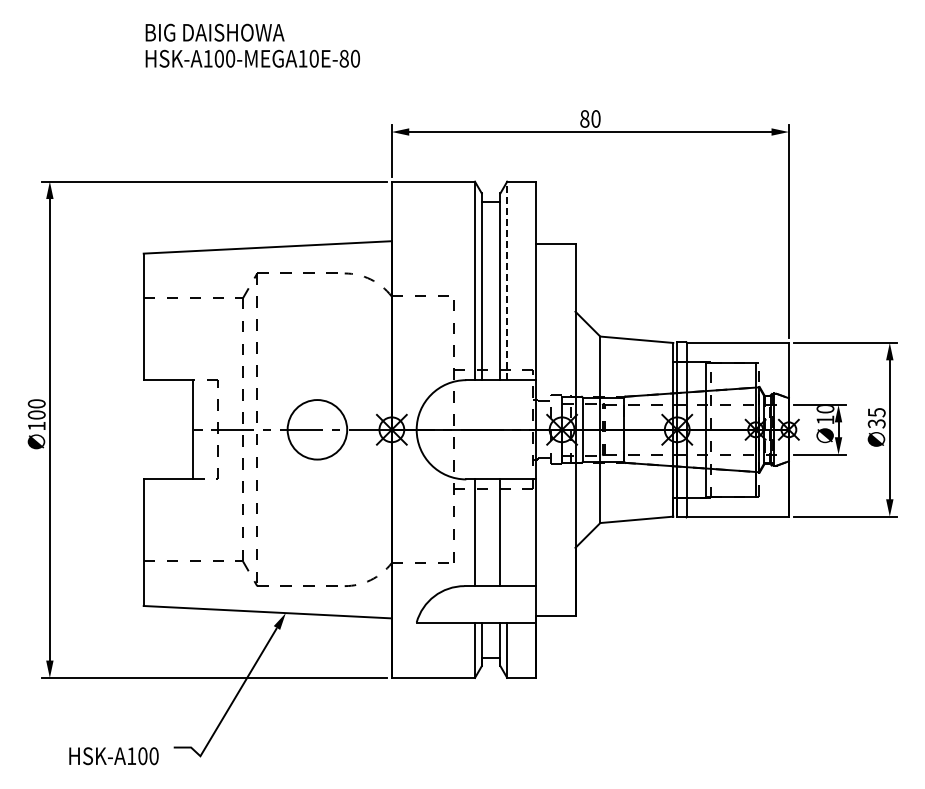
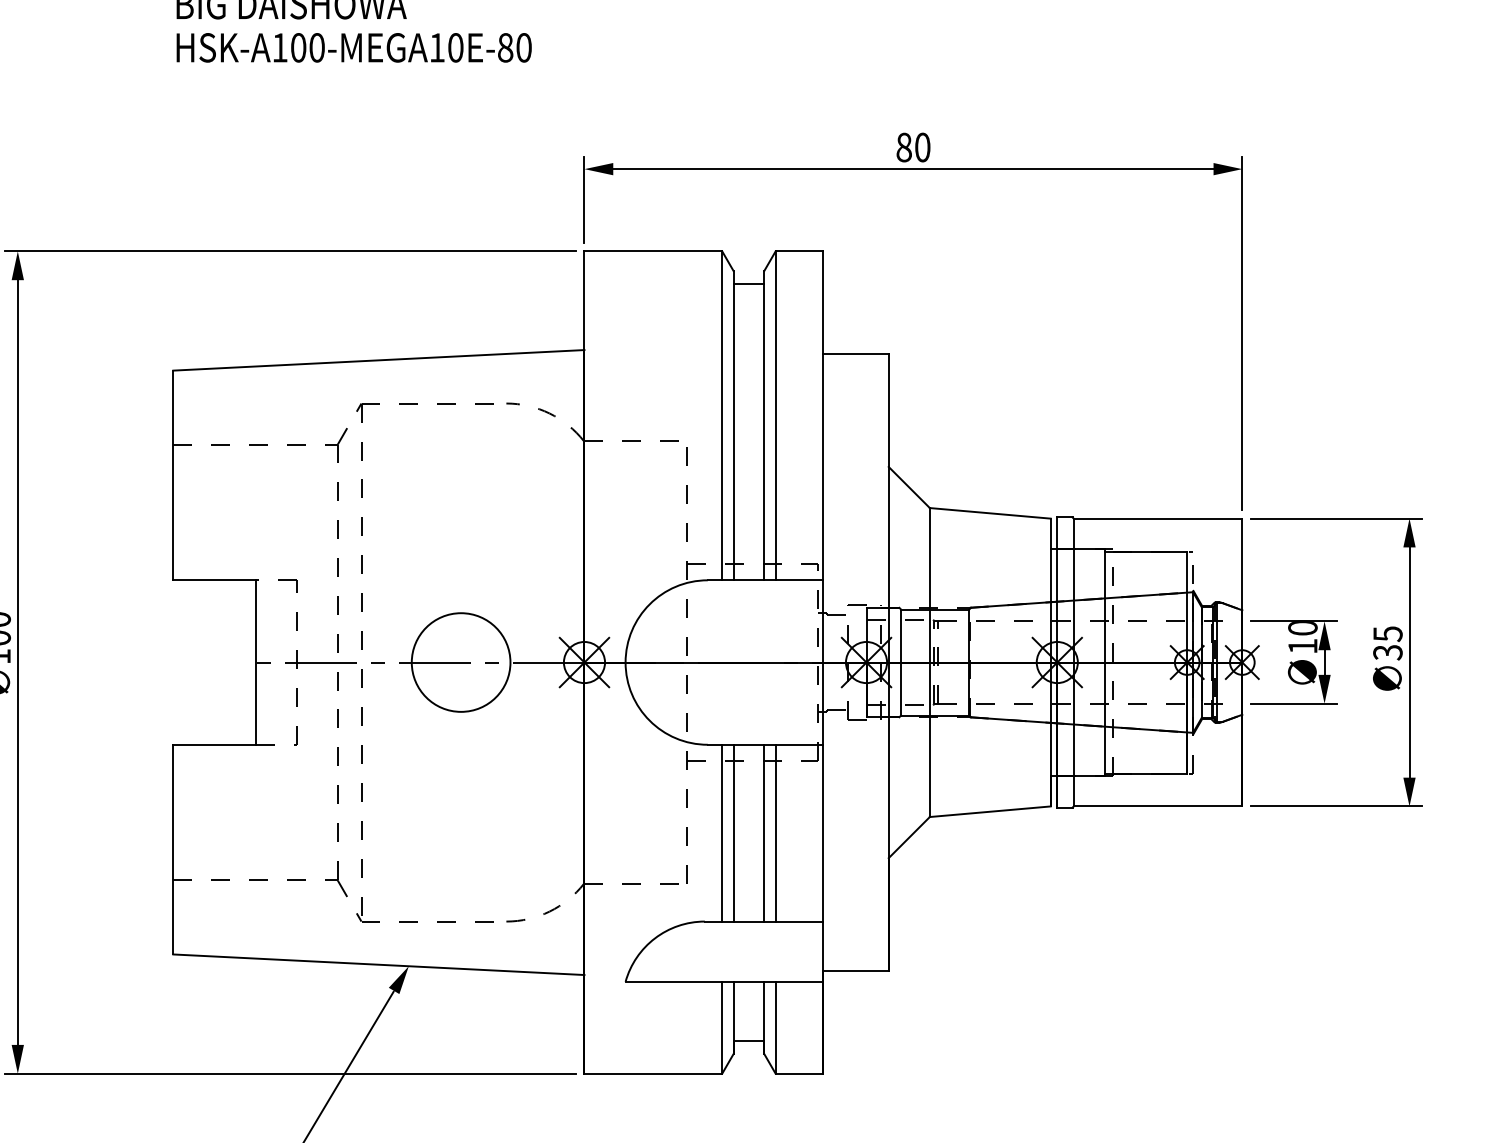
line: (507, 280) -> (776, 415), dashed -> solid
line: (481, 532) -> (732, 832), added
line: (507, 532) -> (776, 832), added

